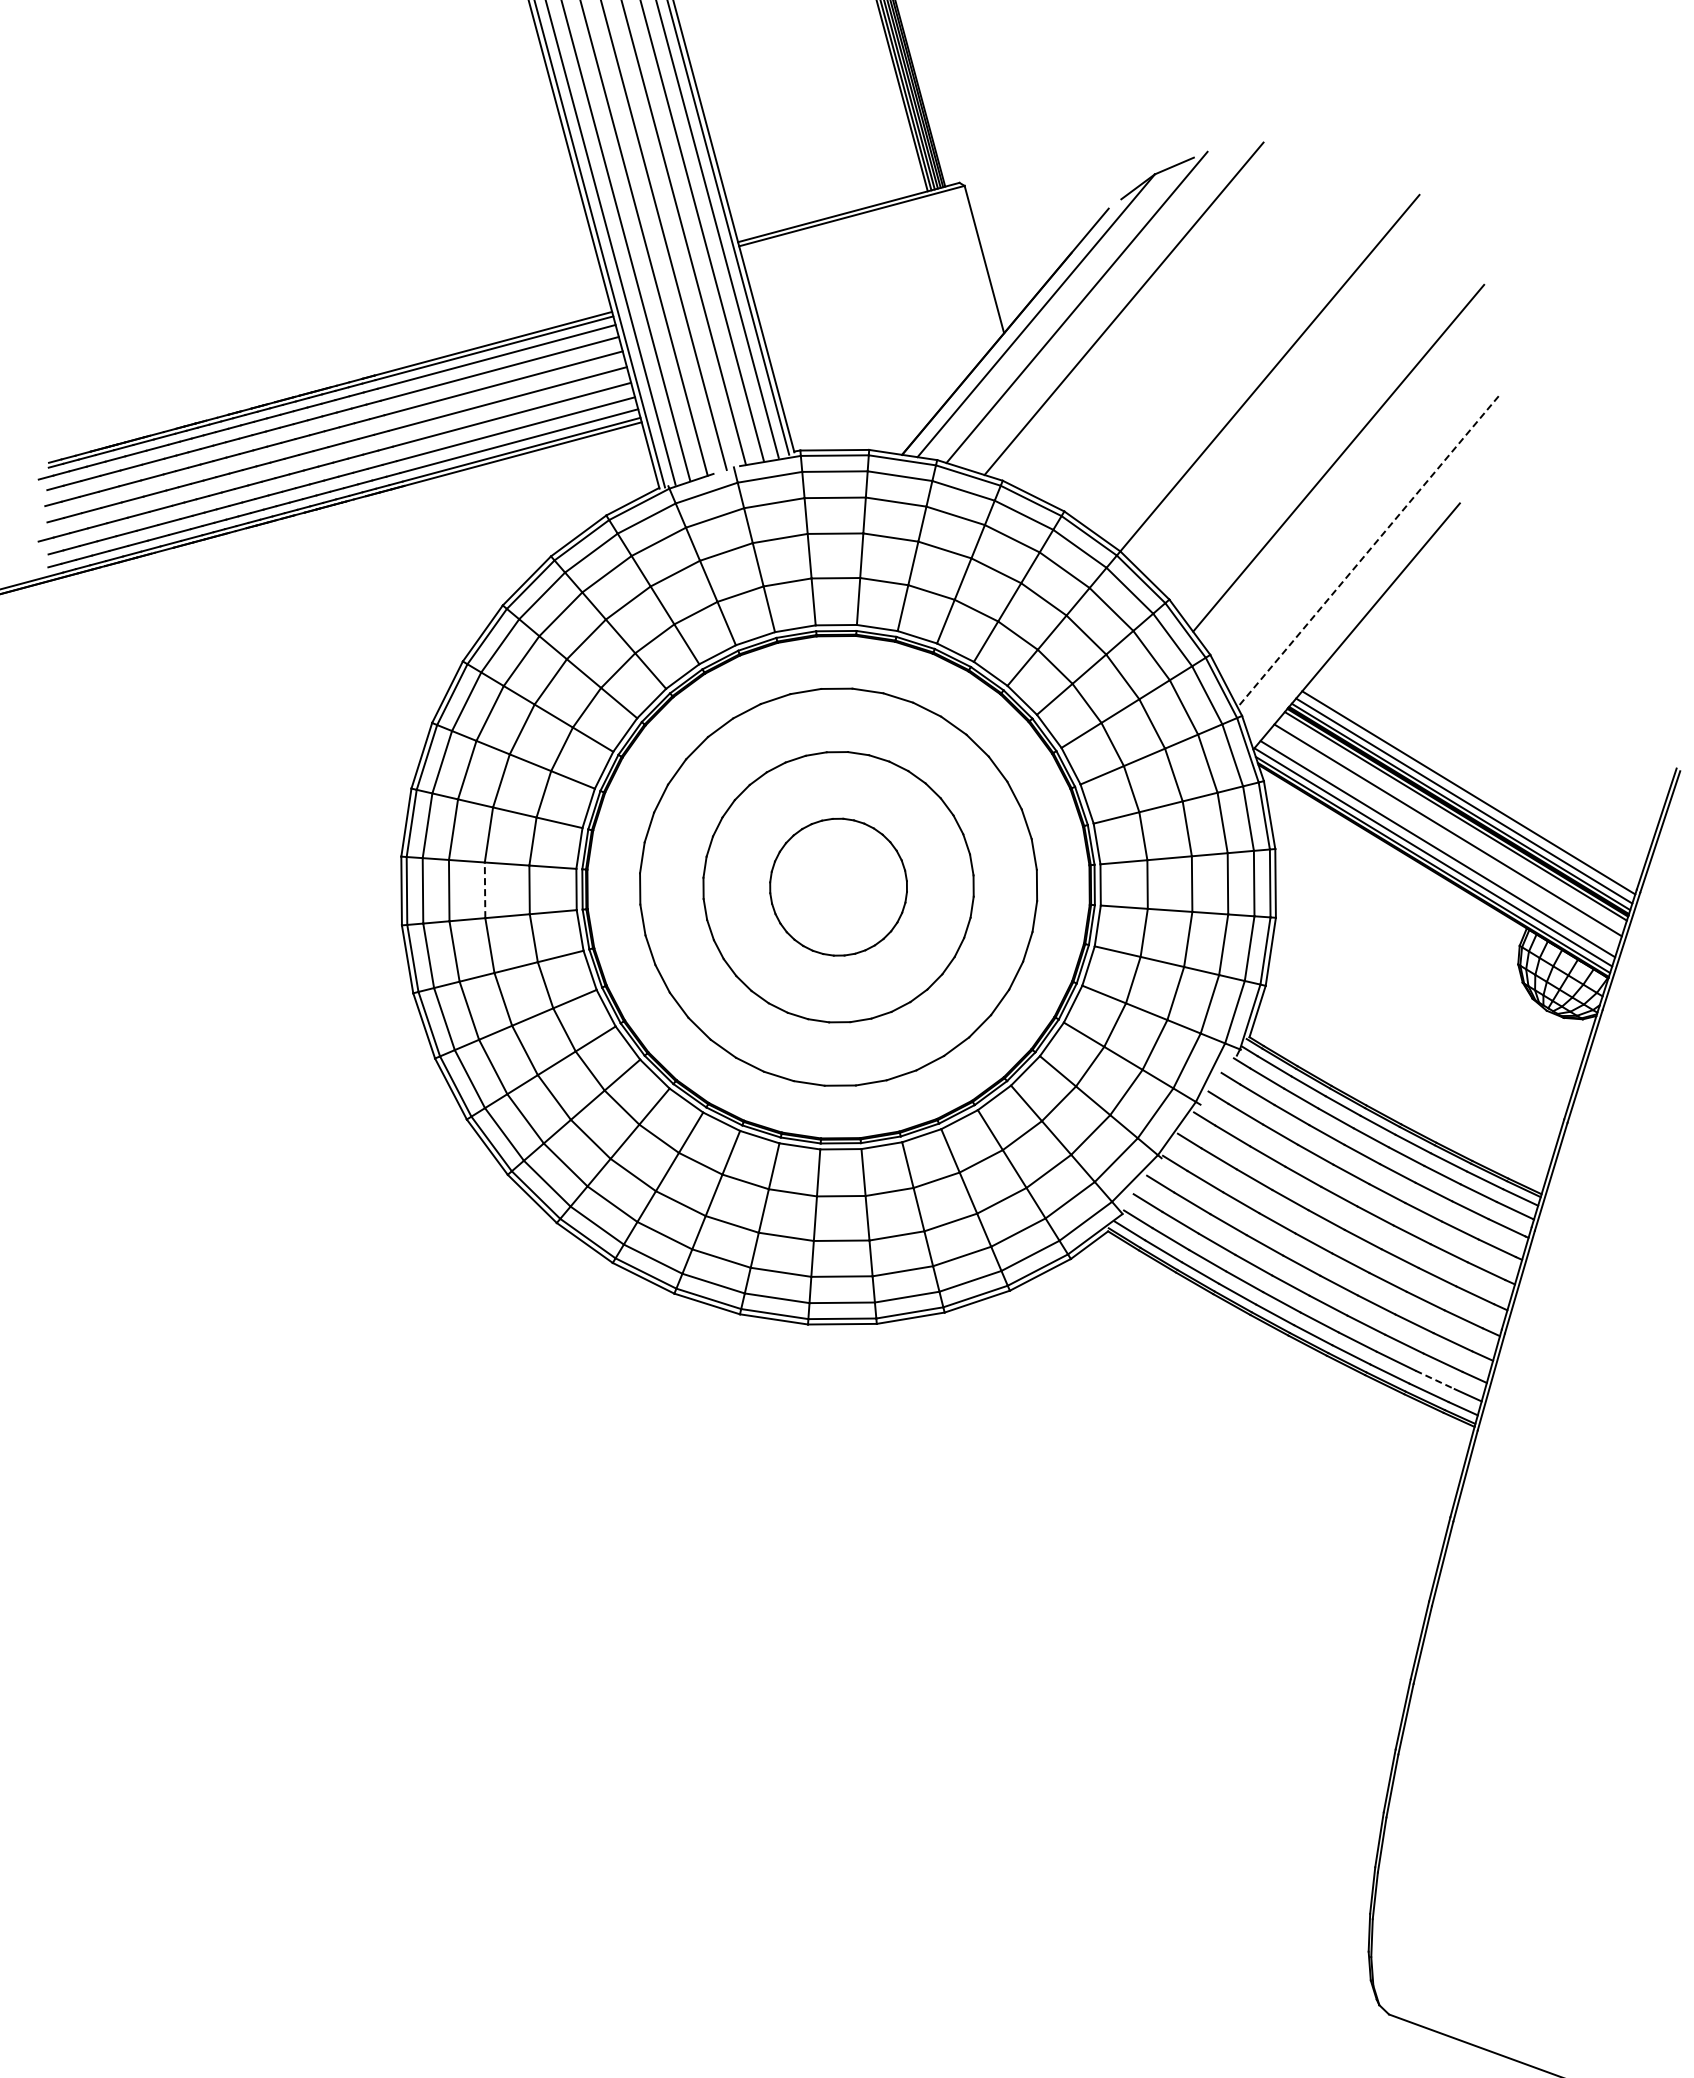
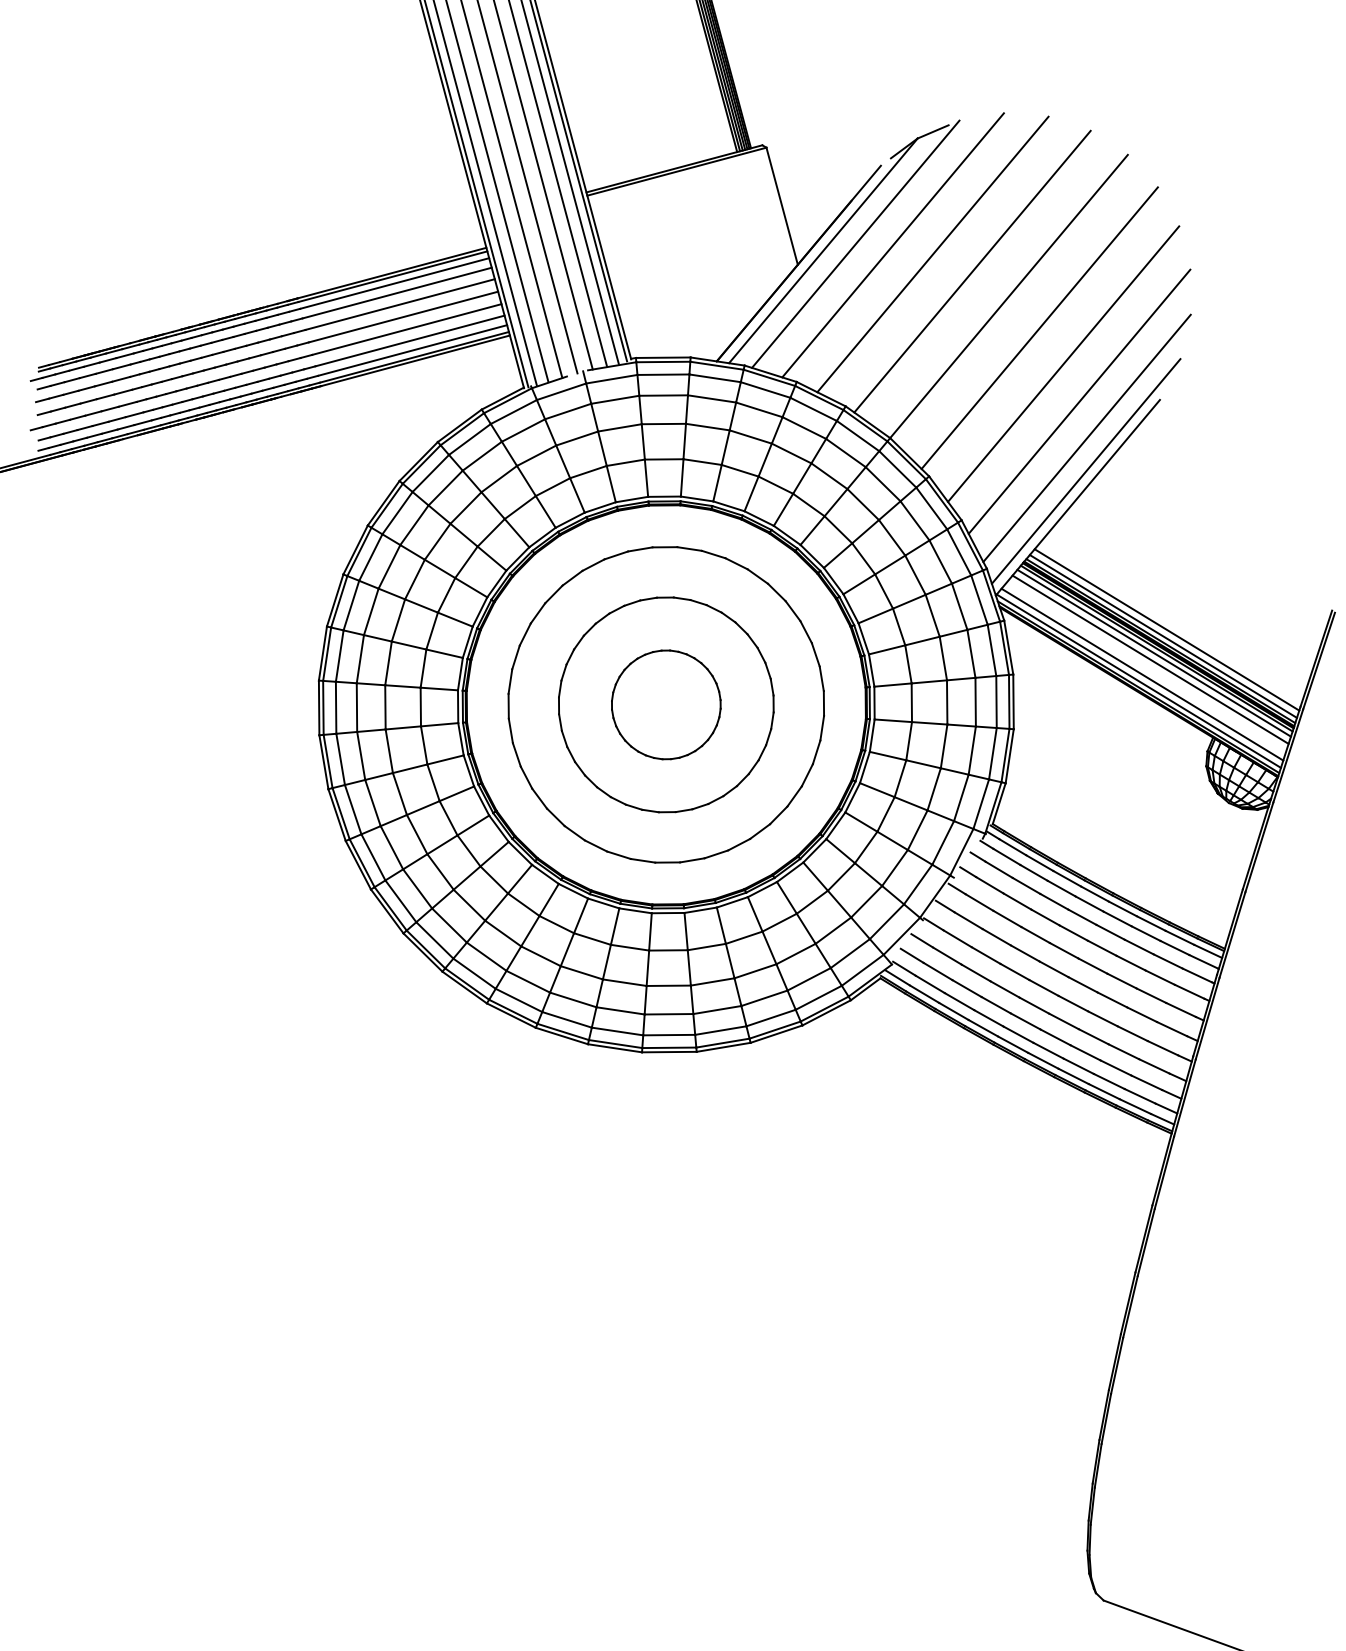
line: (1173, 319) -> (932, 253), added
line: (1223, 341) -> (972, 271), added
line: (1308, 412) -> (1039, 327), added
line: (1358, 505) -> (1079, 401), added
line: (1367, 552) -> (1086, 438), dashed -> solid
line: (1366, 592) -> (1085, 470), added
line: (1452, 822) -> (1154, 653), added
line: (485, 890) -> (385, 707), dashed -> solid
line: (1435, 1379) -> (1140, 1096), dashed -> solid

